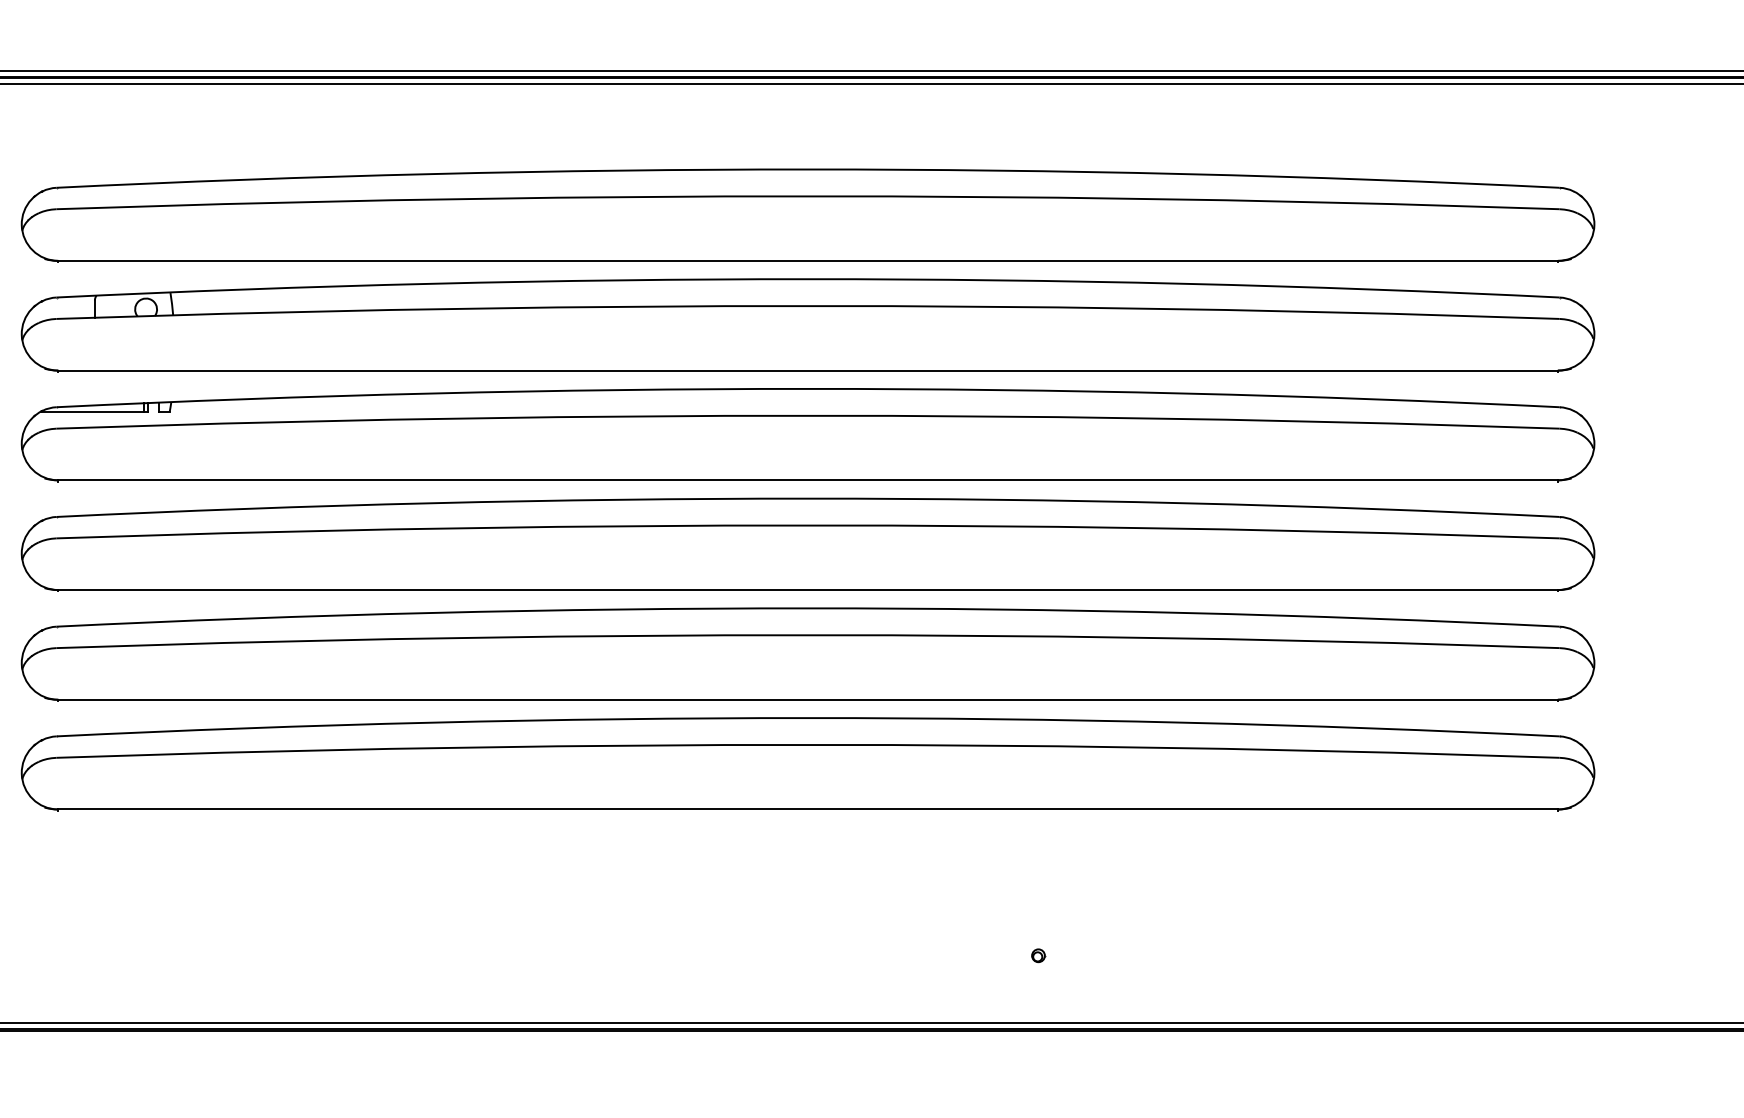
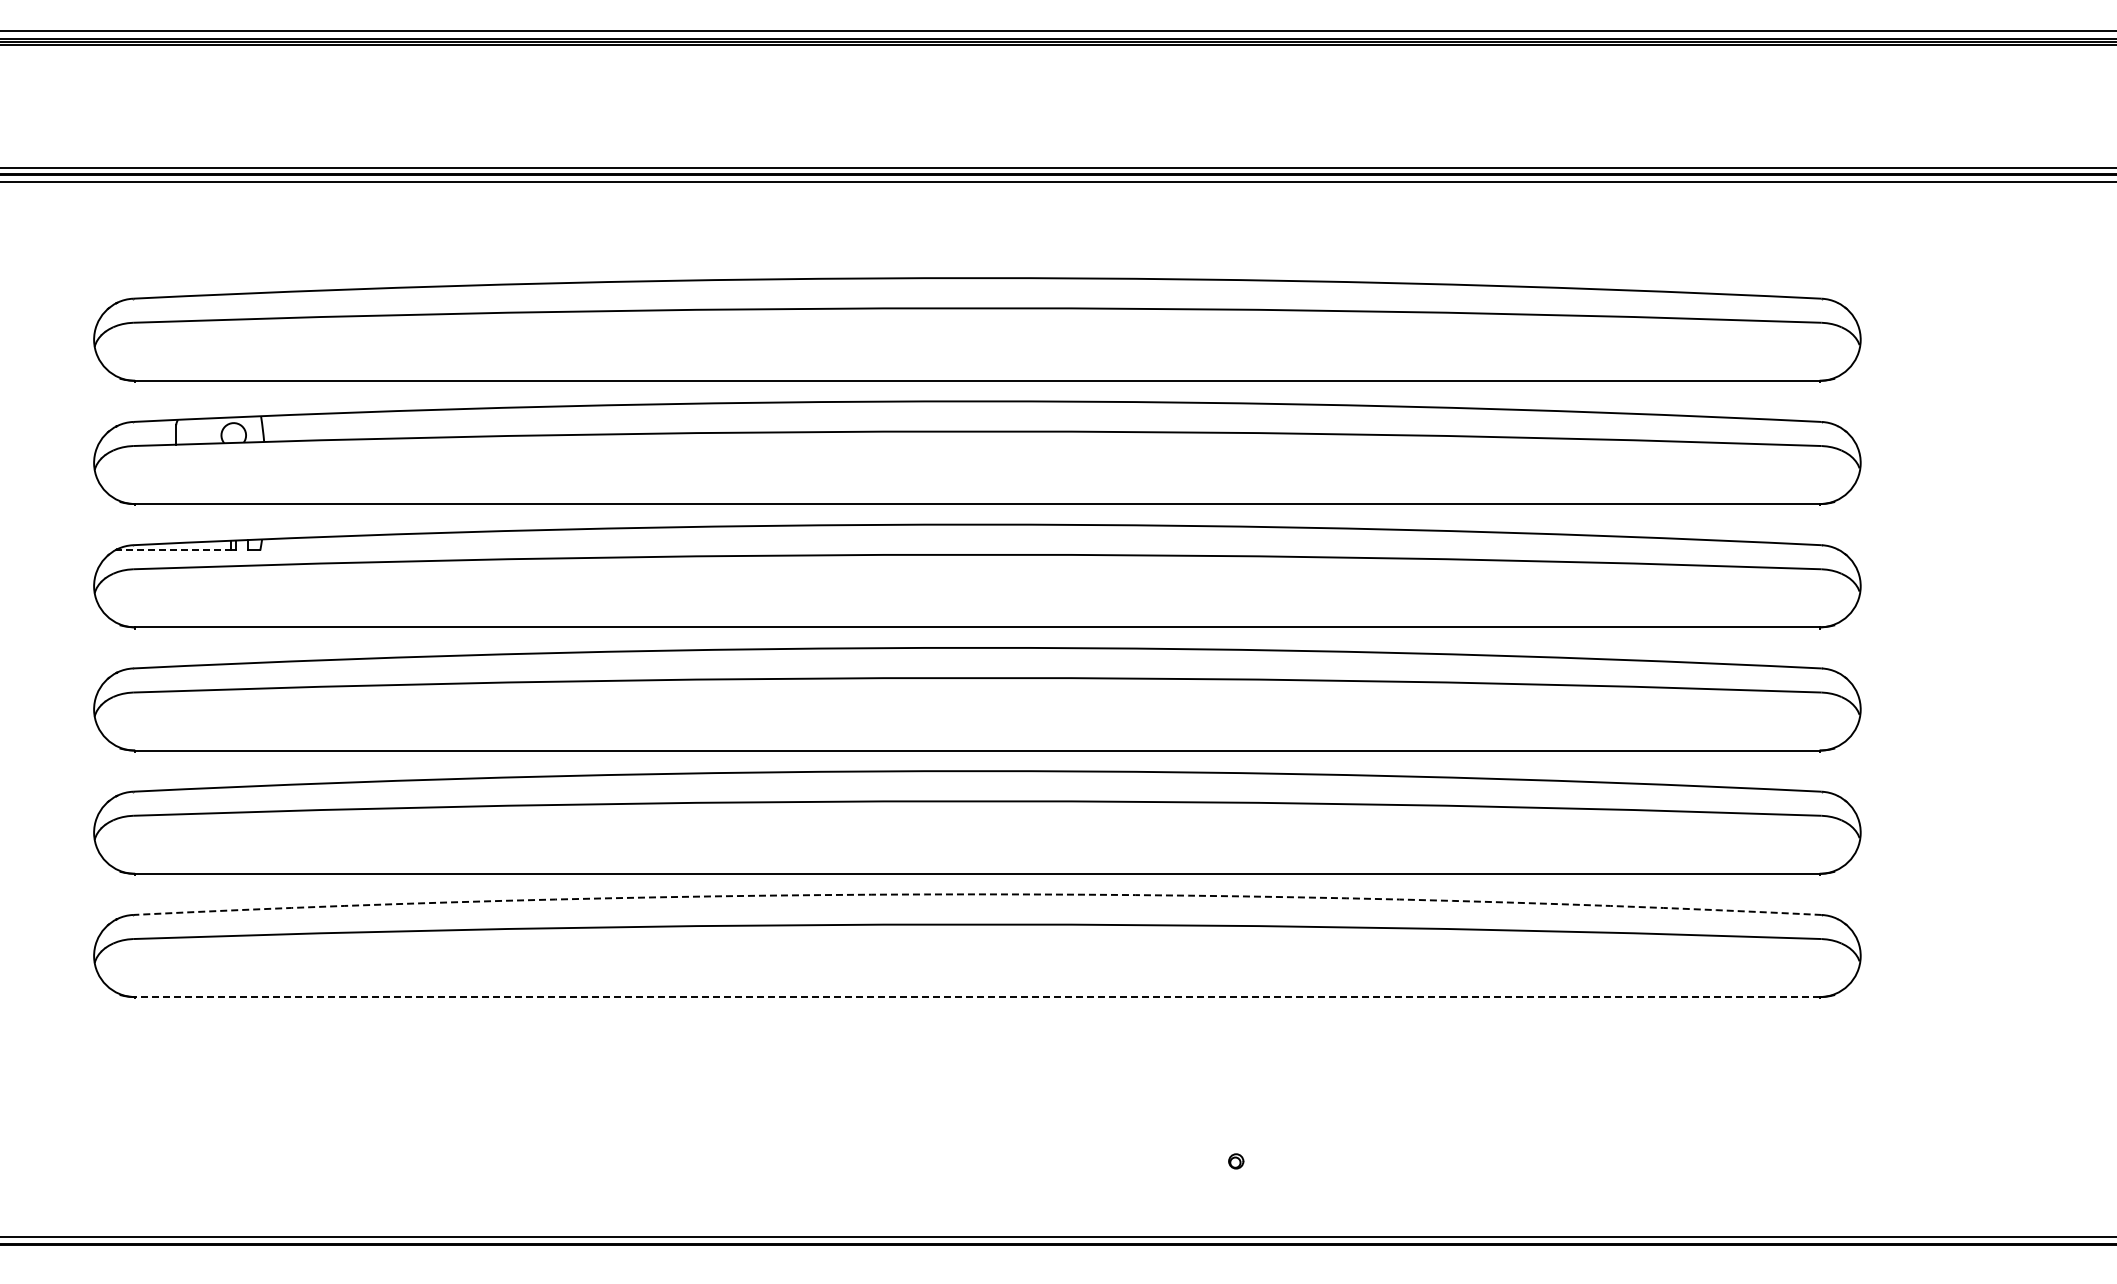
line: (92, 411) -> (173, 550), solid -> dashed
arc: (808, 718) -> (977, 894), solid -> dashed
line: (807, 809) -> (976, 997), solid -> dashed

